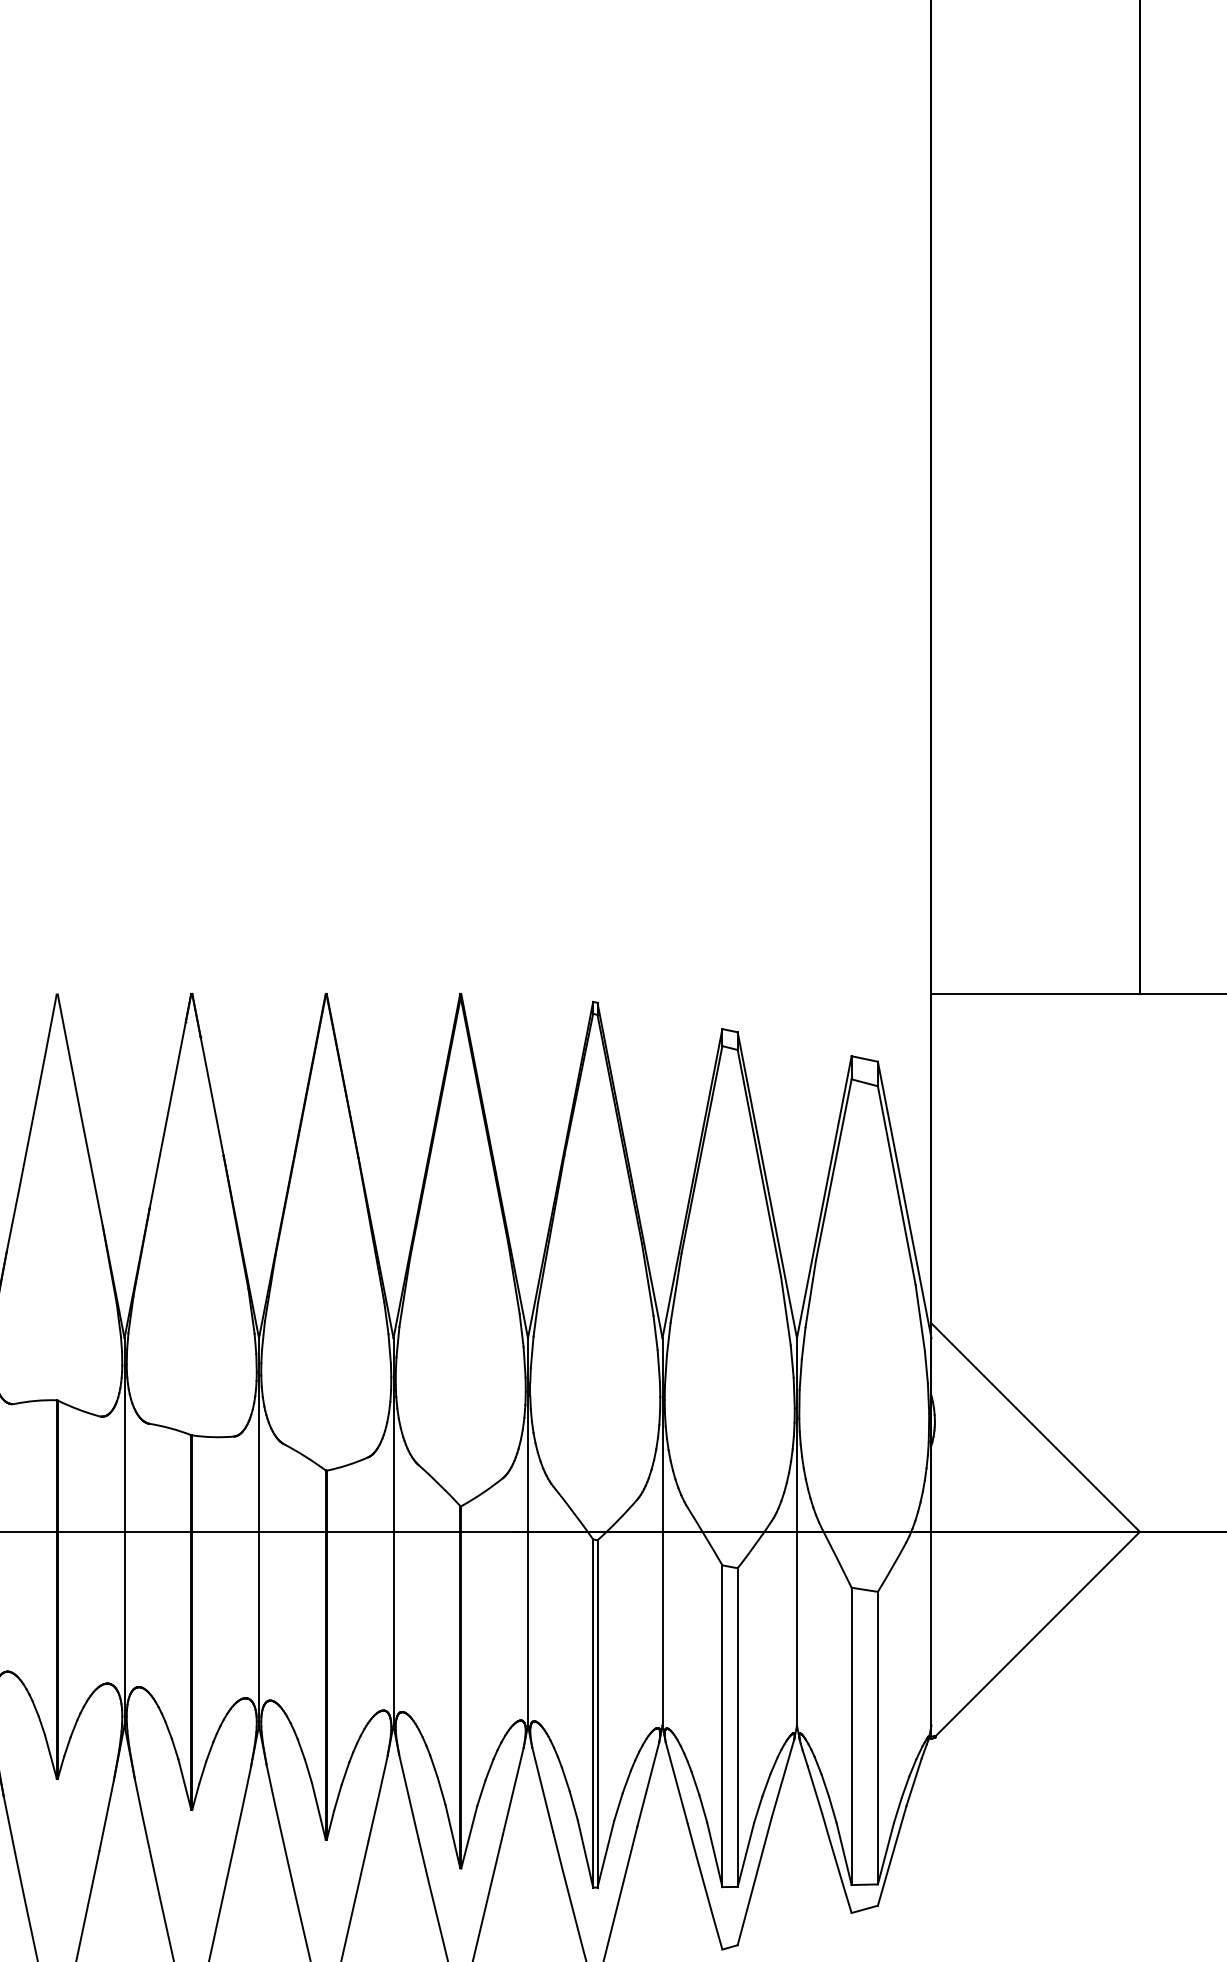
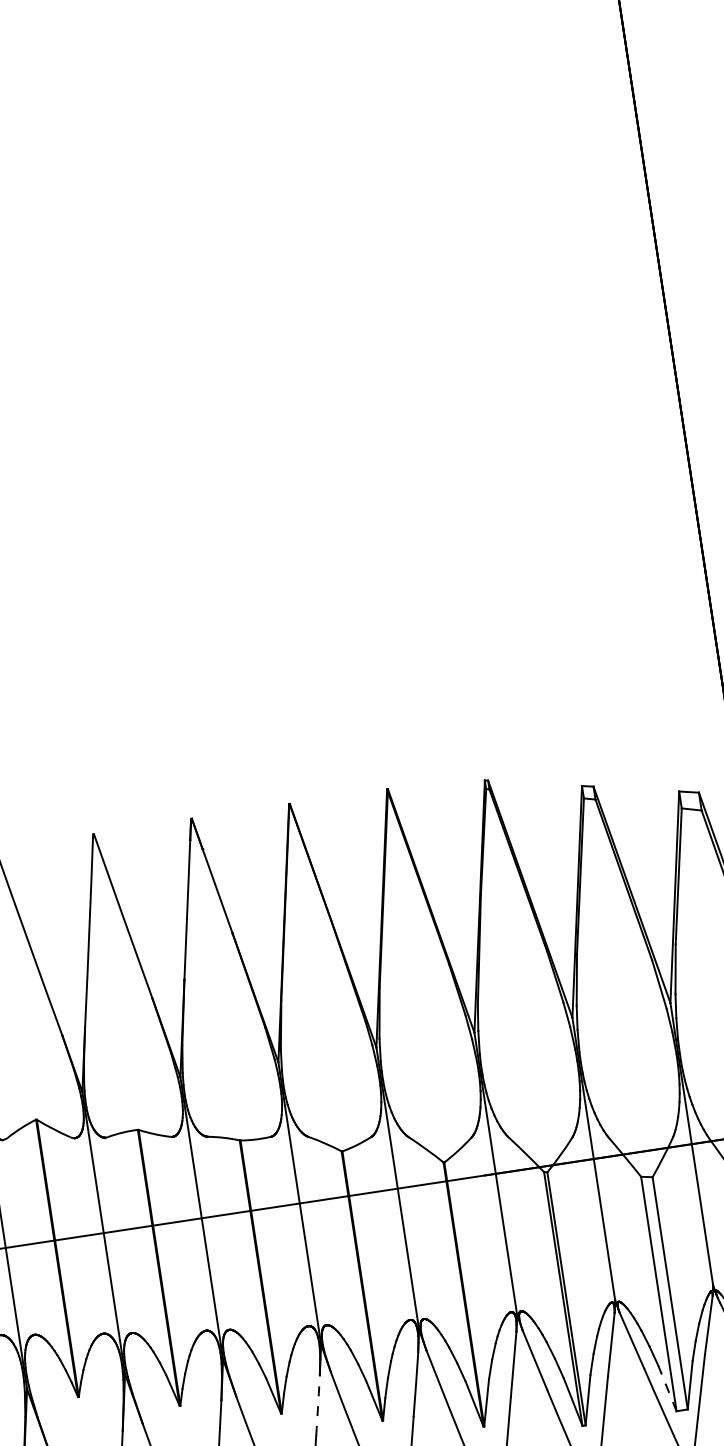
arc: (242, 1806) -> (318, 1405), solid -> dashed
line: (714, 1854) -> (667, 1388), solid -> dashed

